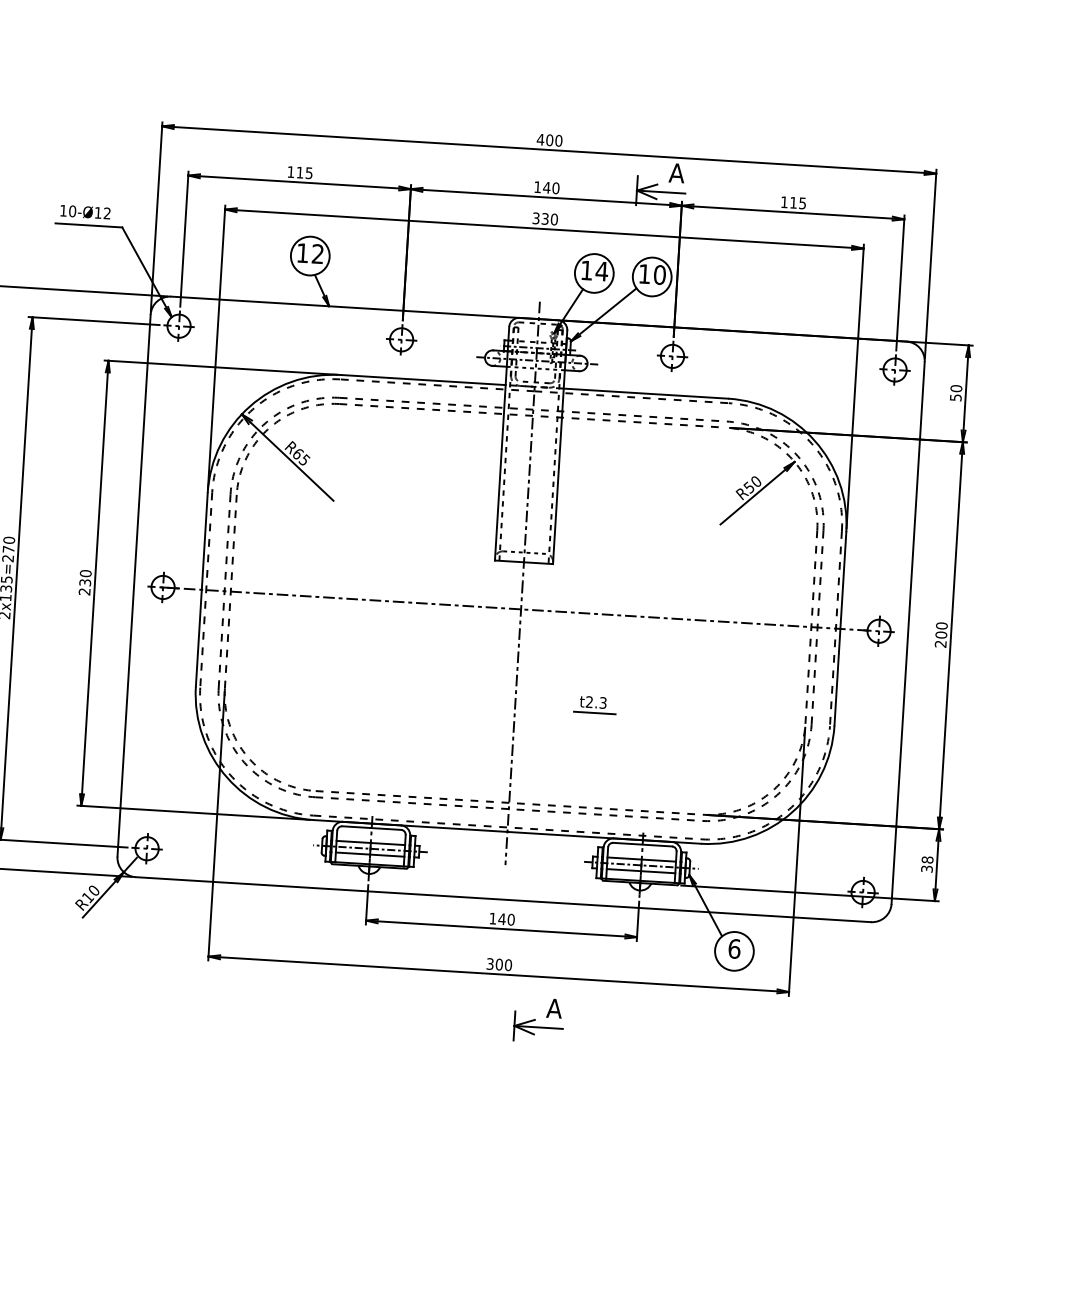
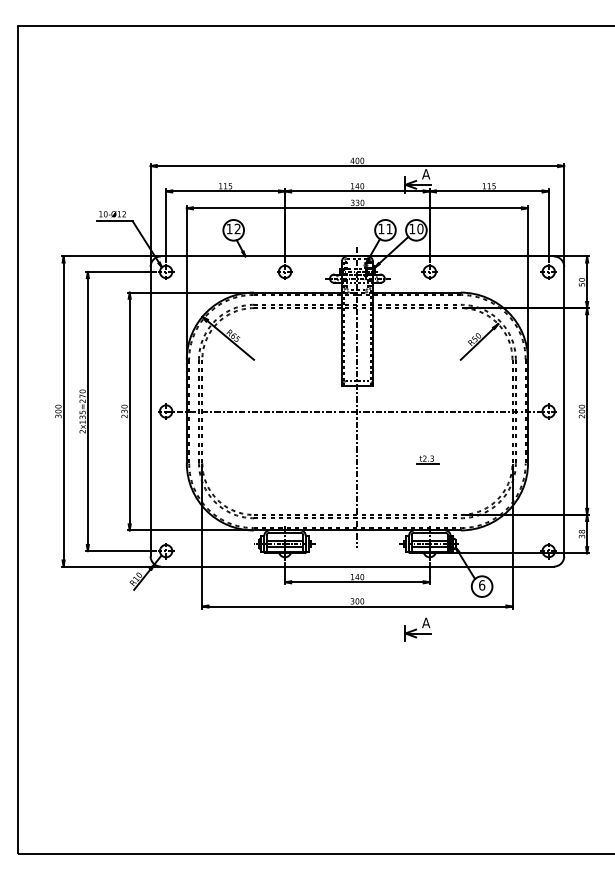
text: (602, 270) -> (389, 228), 14 -> 11
part: (594, 703) -> (427, 459), moved
part: (537, 1019) -> (417, 629), moved

